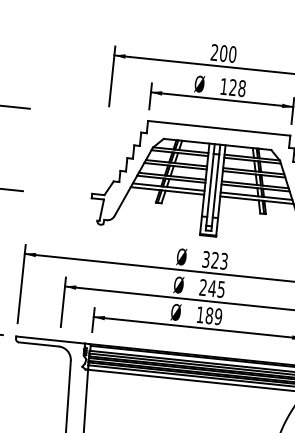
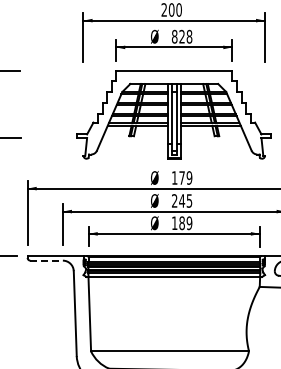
text: (223, 86) -> (174, 36), 128 -> 828
text: (215, 259) -> (182, 177), 323 -> 179
line: (40, 344) -> (47, 260), solid -> dashed

